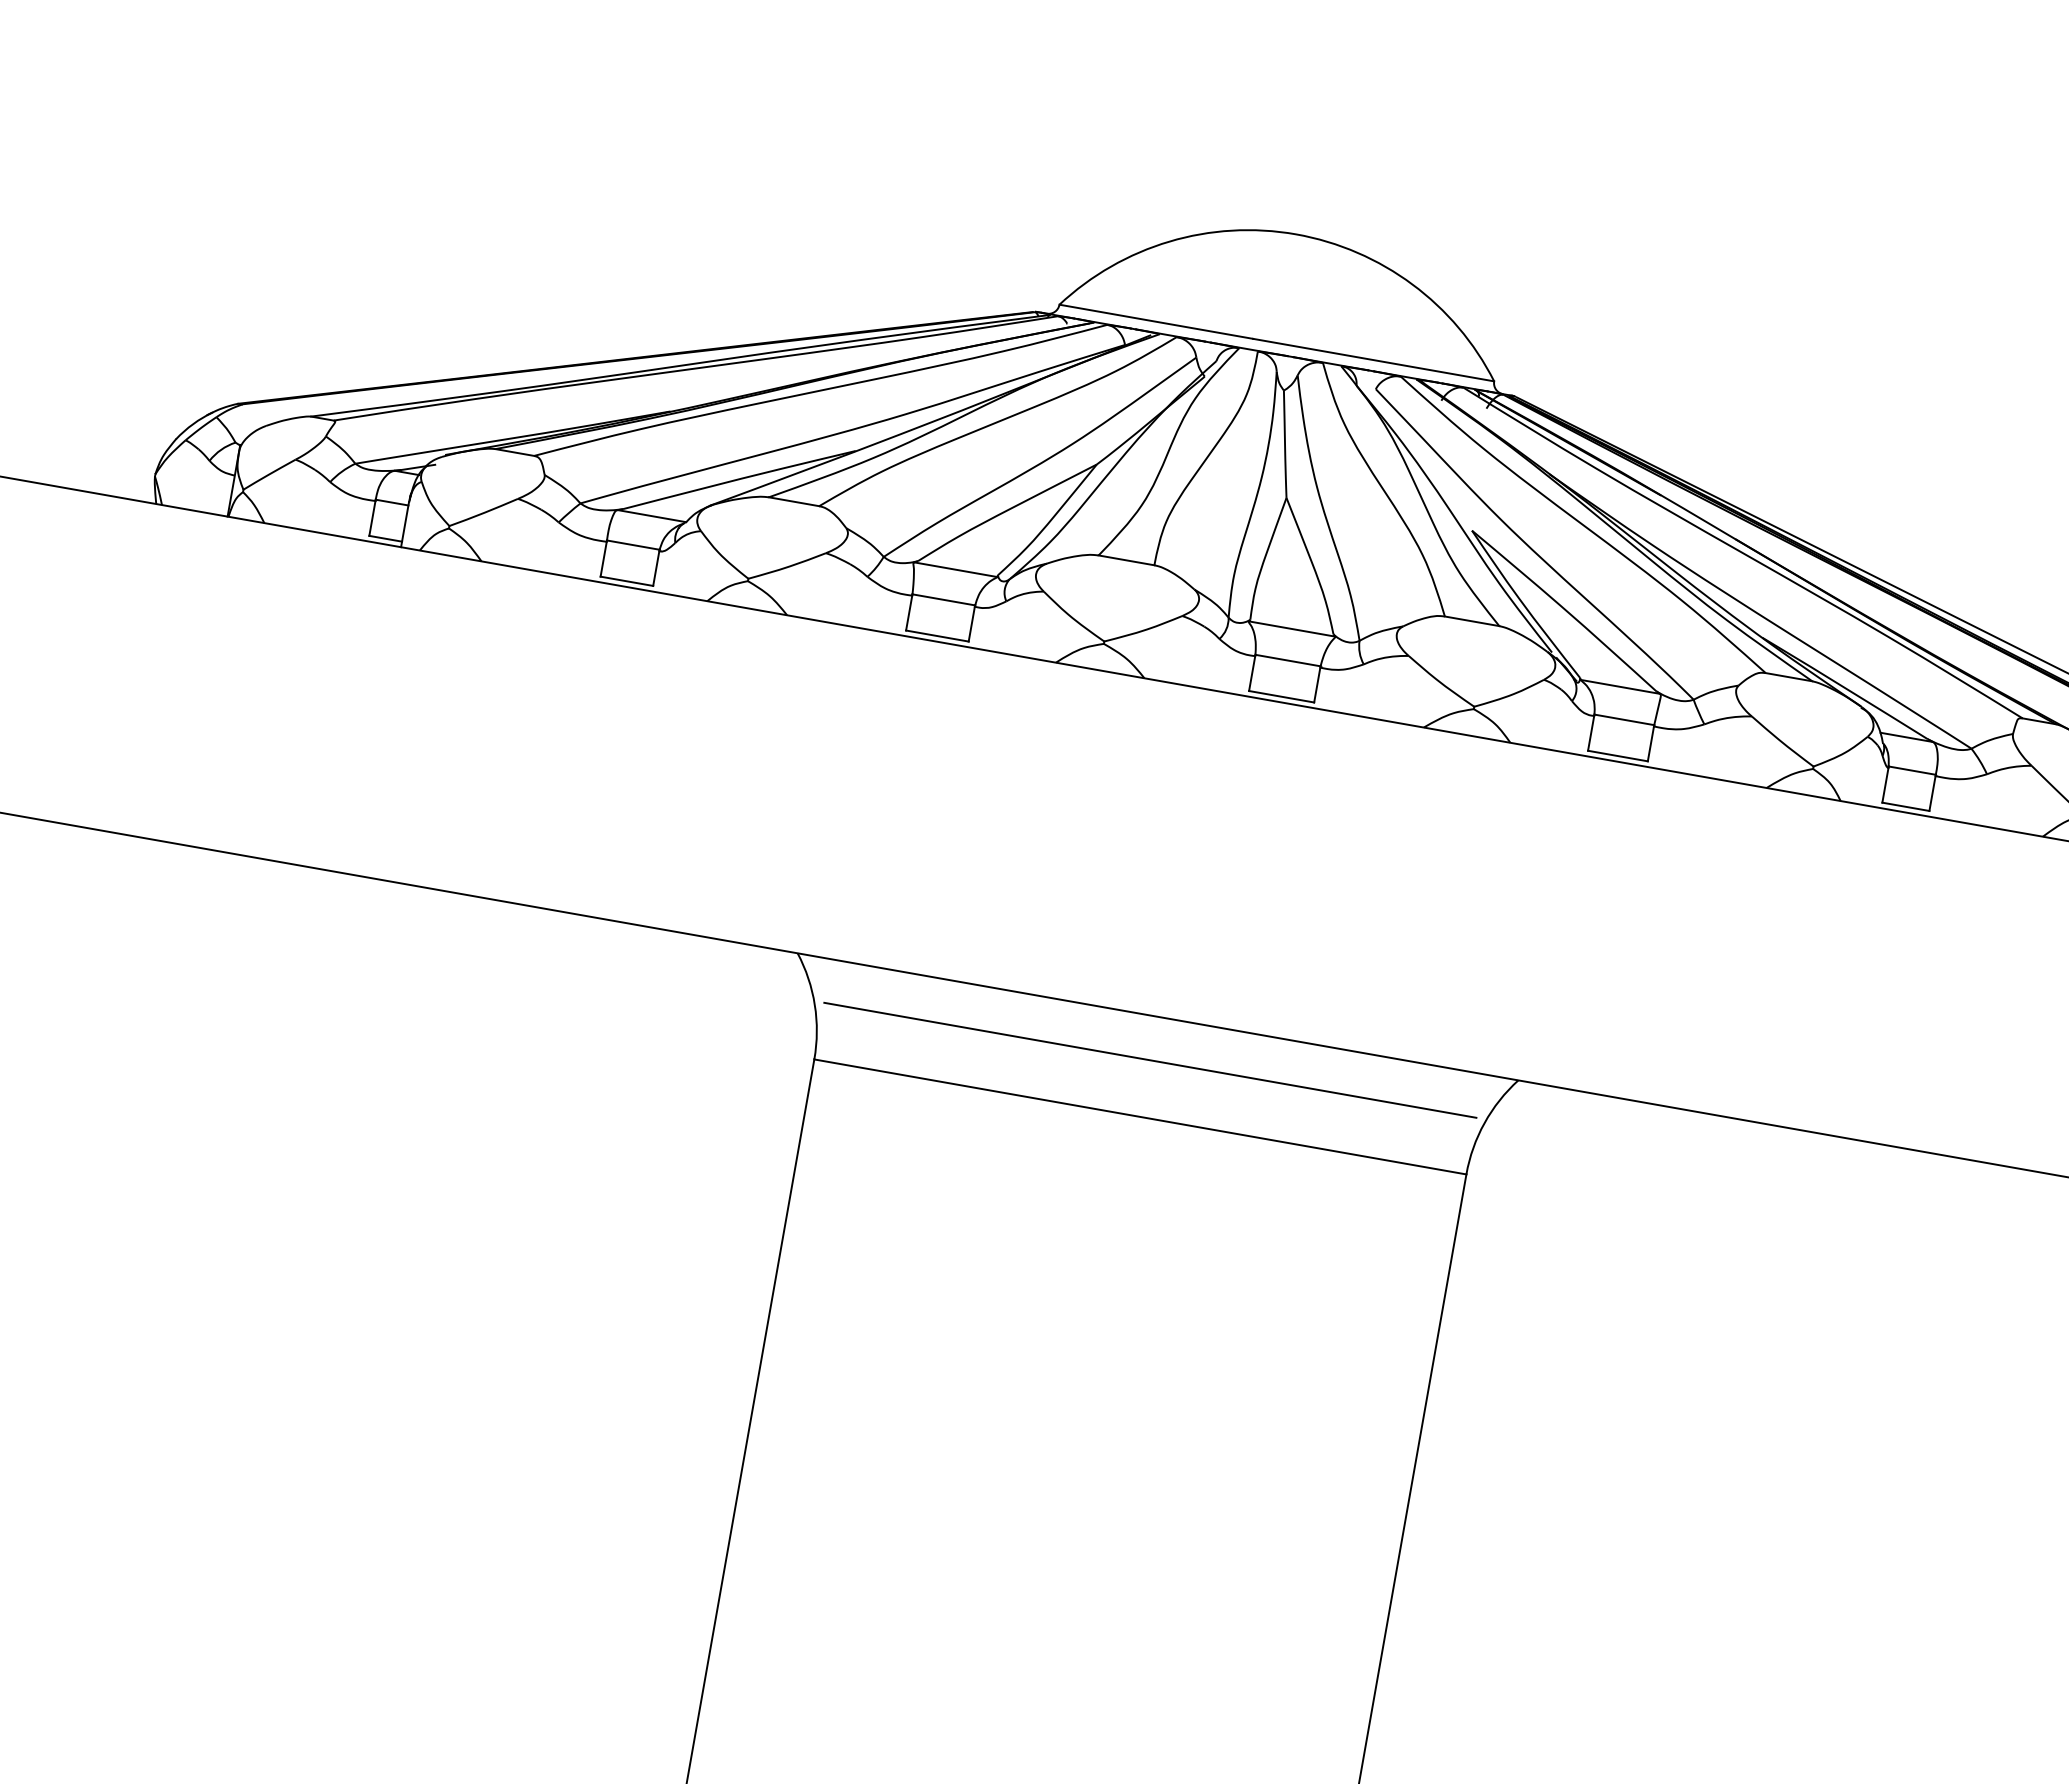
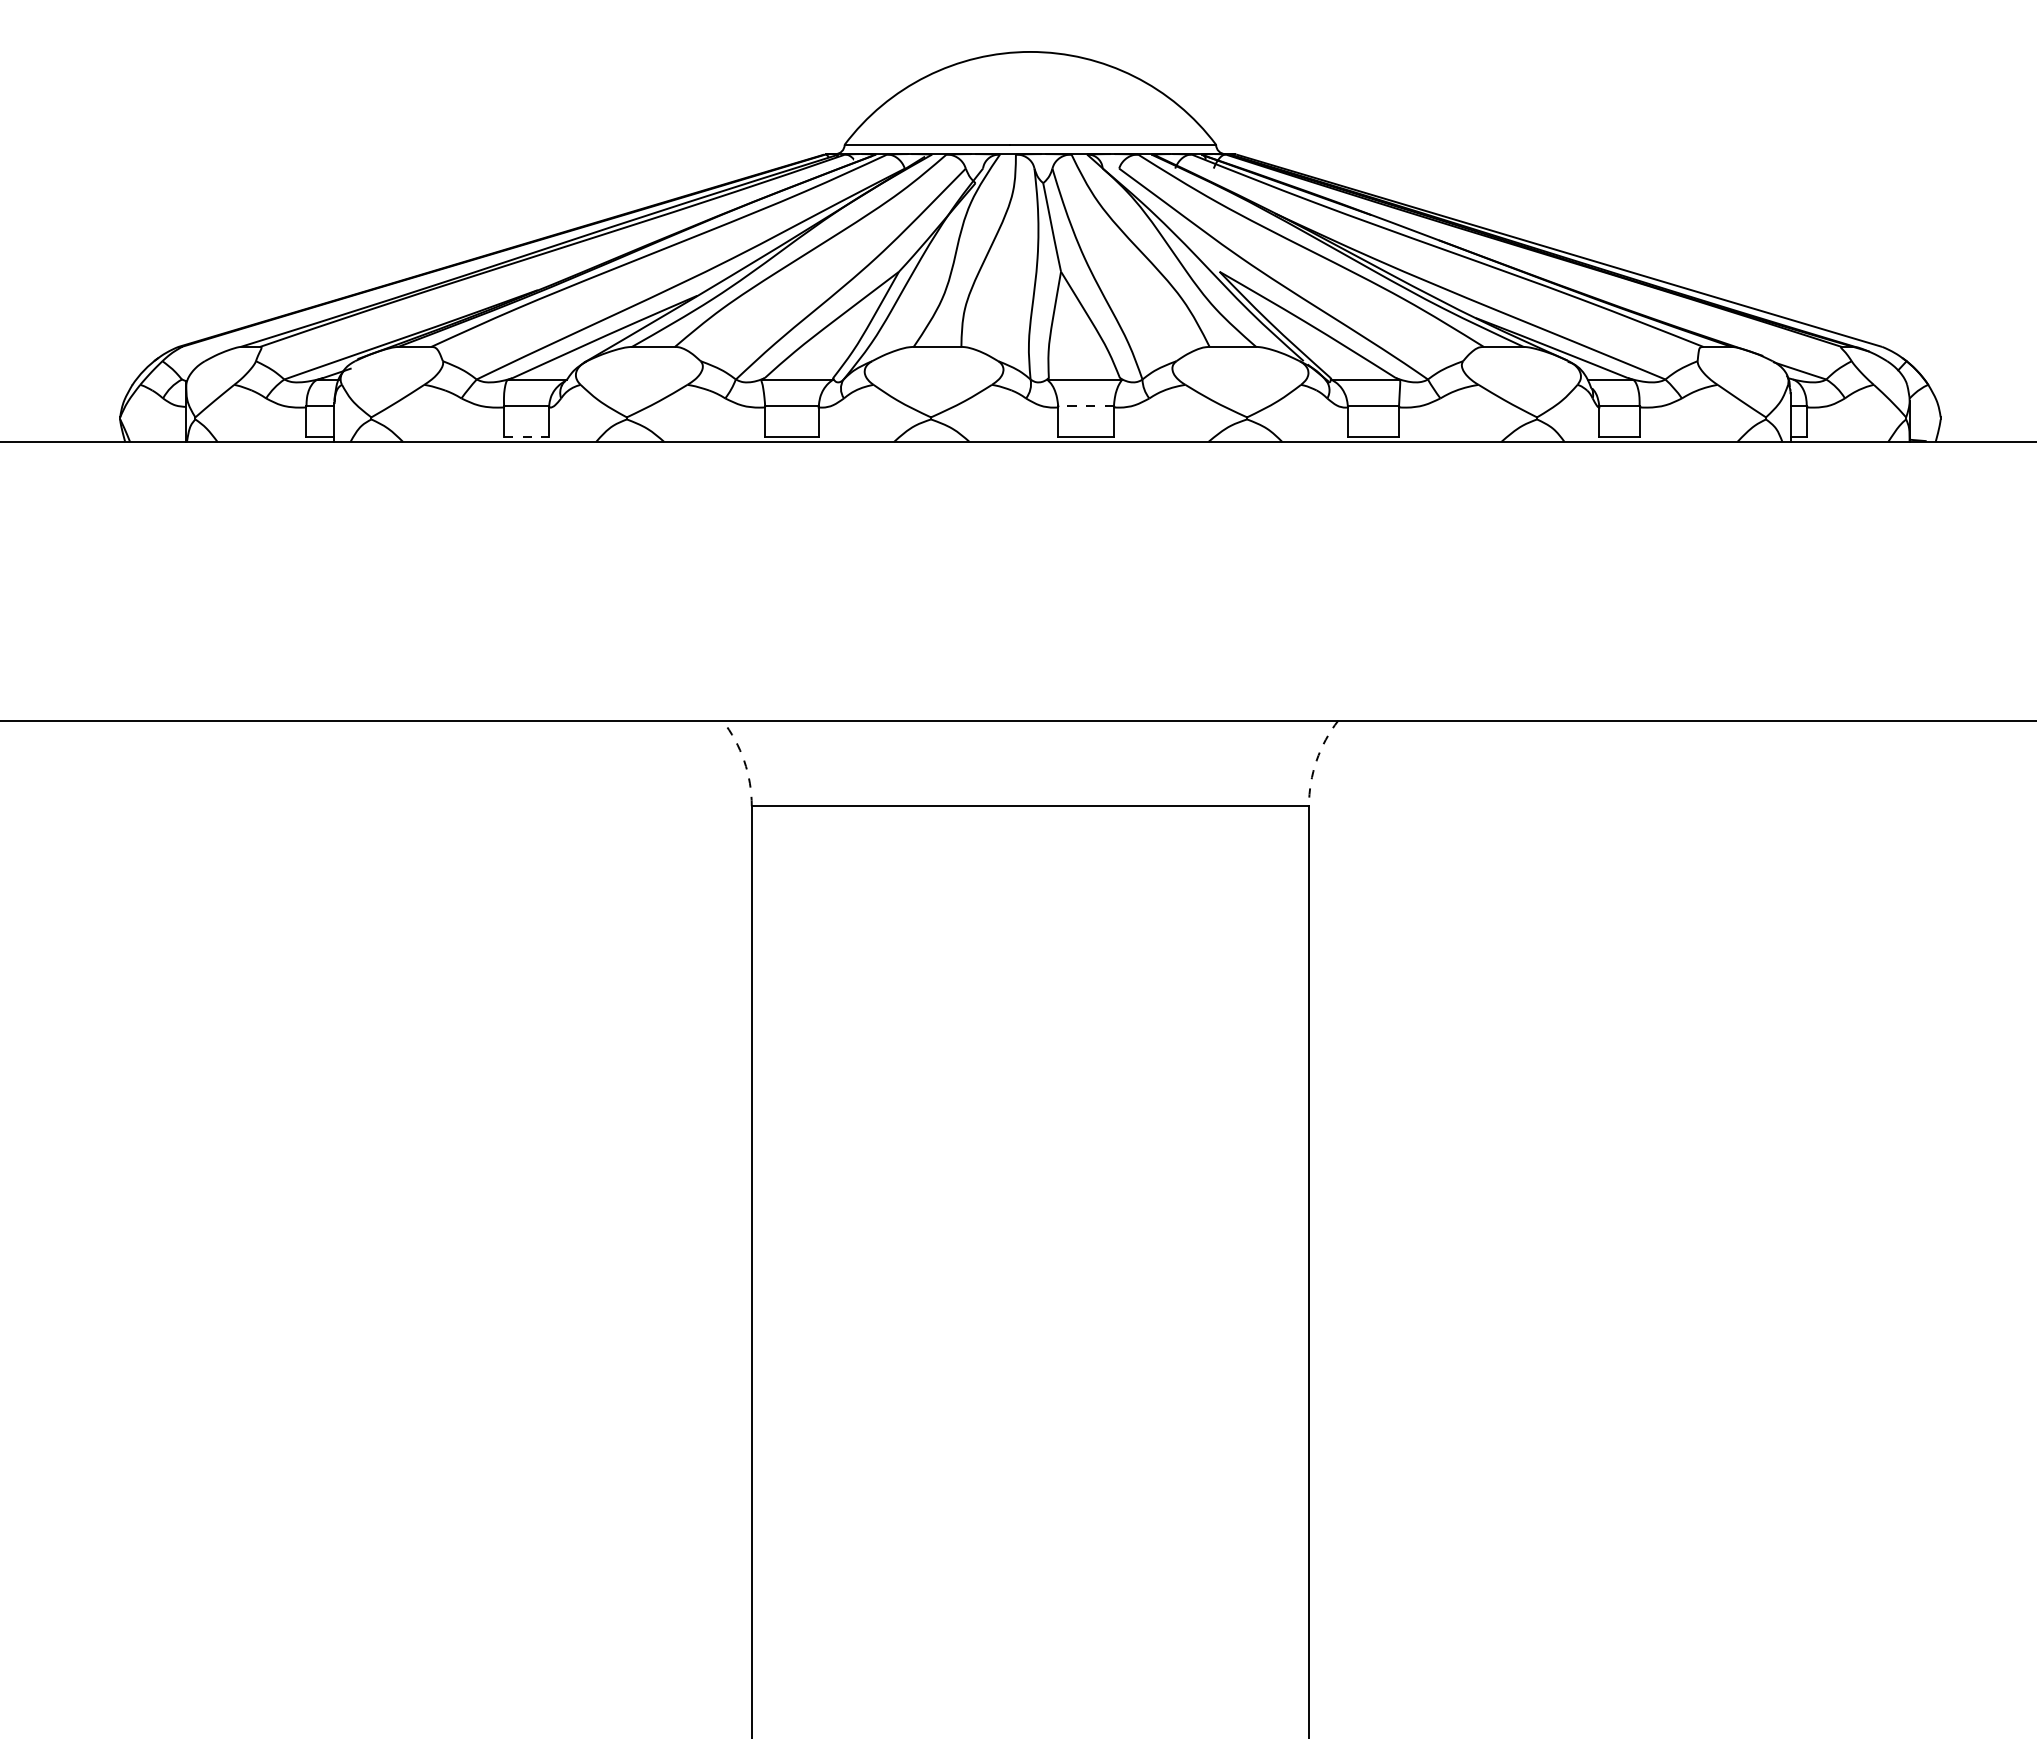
line: (627, 581) -> (527, 437), solid -> dashed
line: (1288, 660) -> (1086, 406), solid -> dashed
arc: (815, 1004) -> (744, 760), solid -> dashed
line: (1150, 1060) -> (1030, 757), removed
arc: (1484, 1122) -> (1316, 760), solid -> dashed

